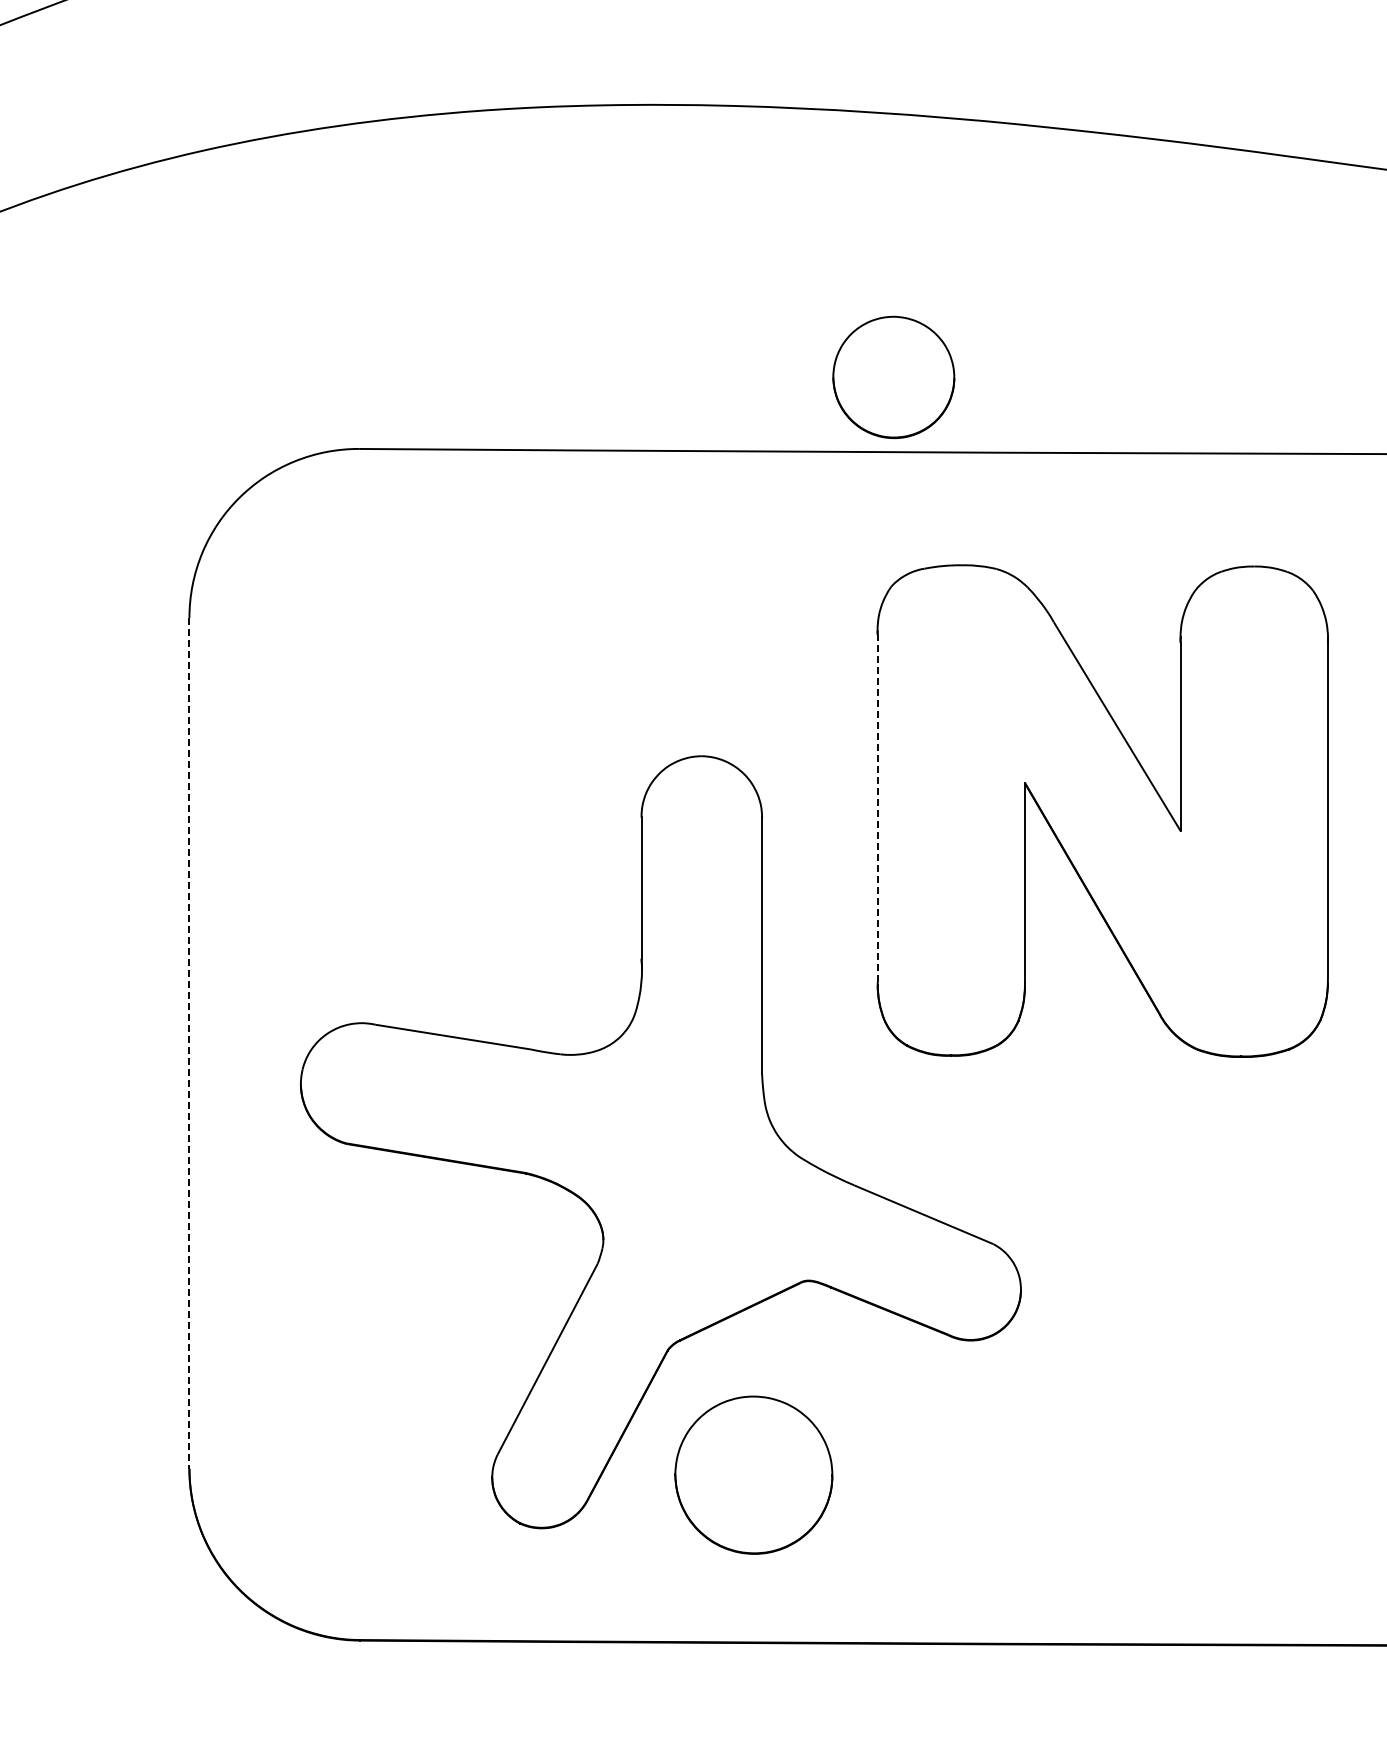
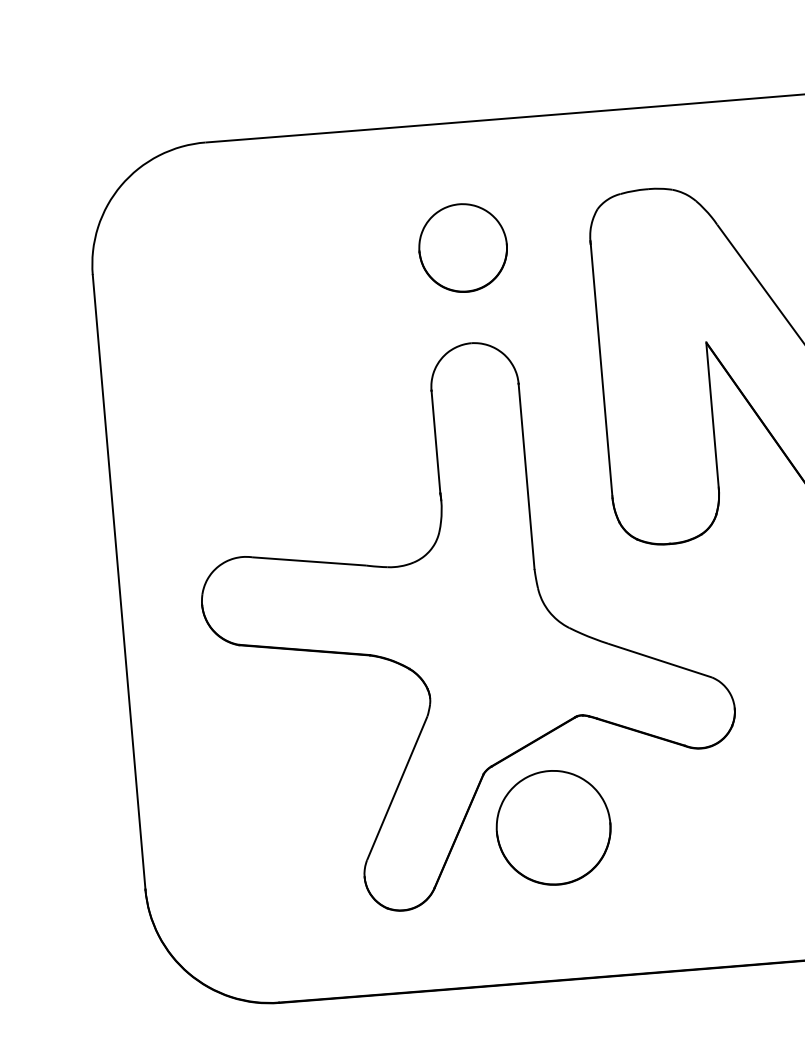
part: (893, 377) -> (462, 248), moved
line: (877, 808) -> (601, 370), dashed -> solid
line: (189, 1043) -> (119, 582), dashed -> solid
part: (753, 1474) -> (553, 827), moved

